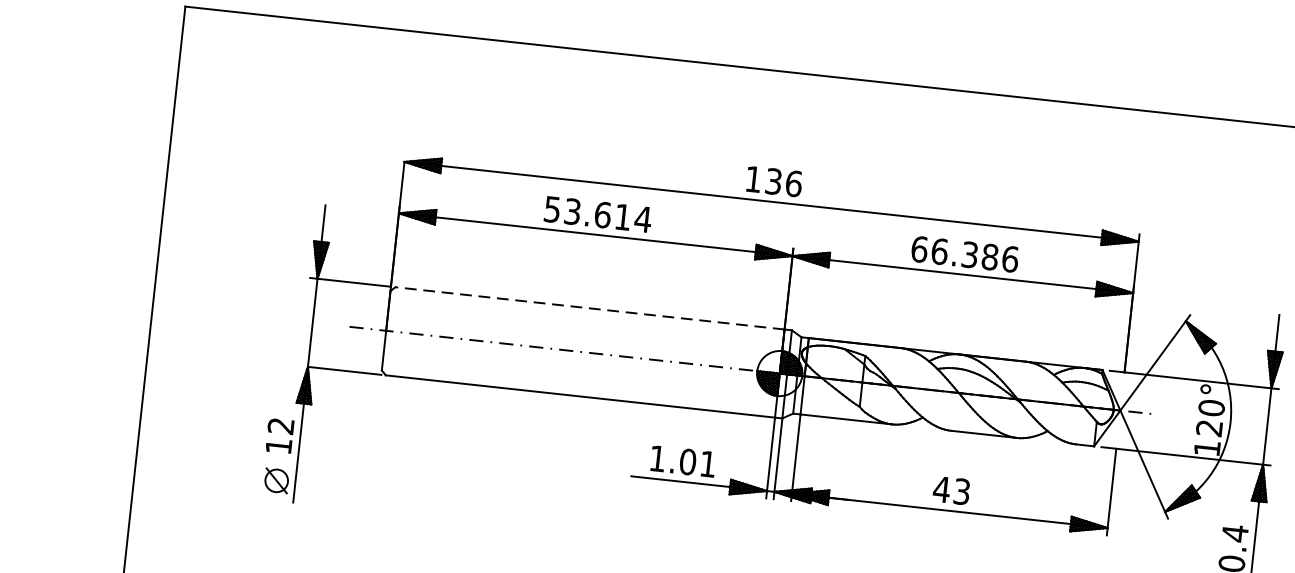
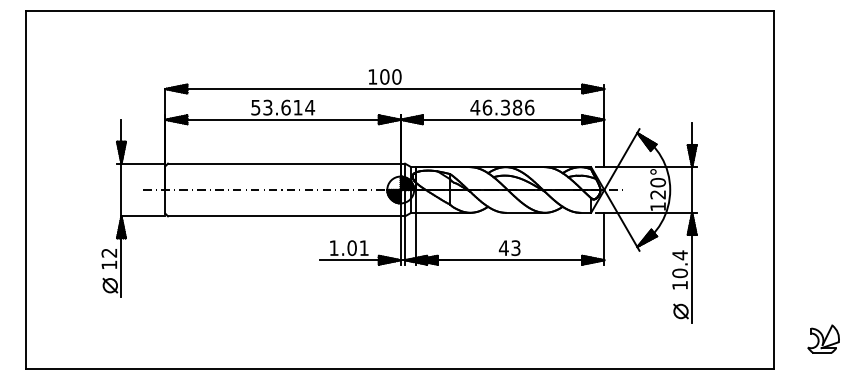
text: (783, 181) -> (390, 76), 136 -> 100
text: (919, 249) -> (475, 107), 66.386 -> 46.386
line: (588, 307) -> (283, 163), dashed -> solid

